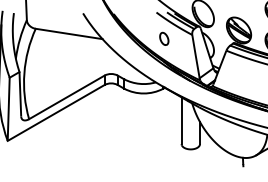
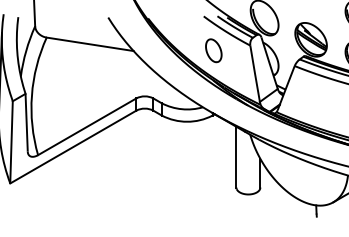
part: (164, 38) -> (214, 50), size x1.43

